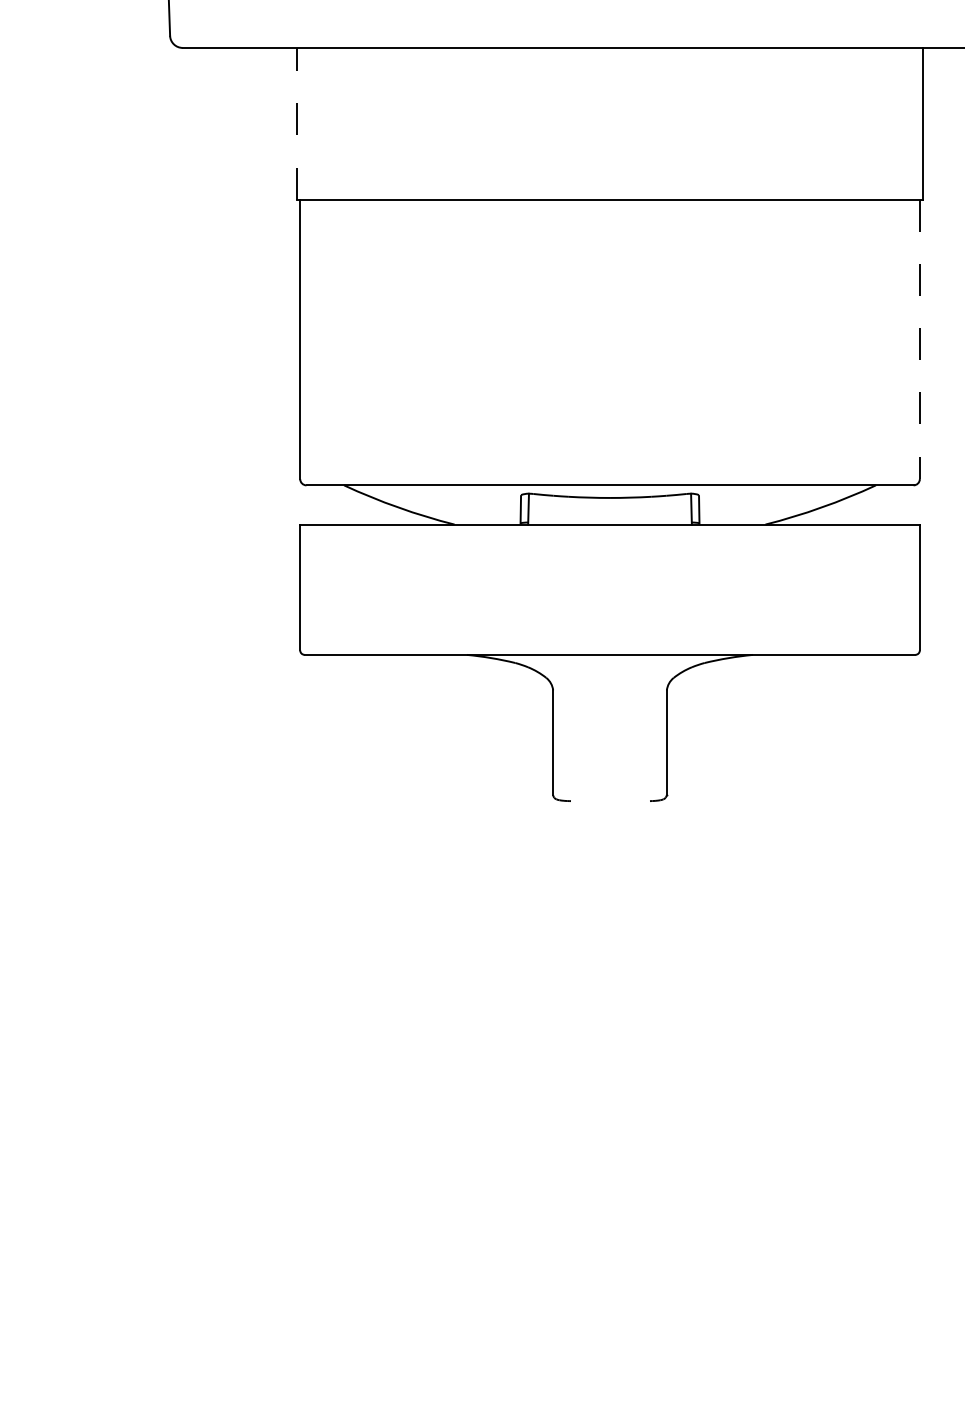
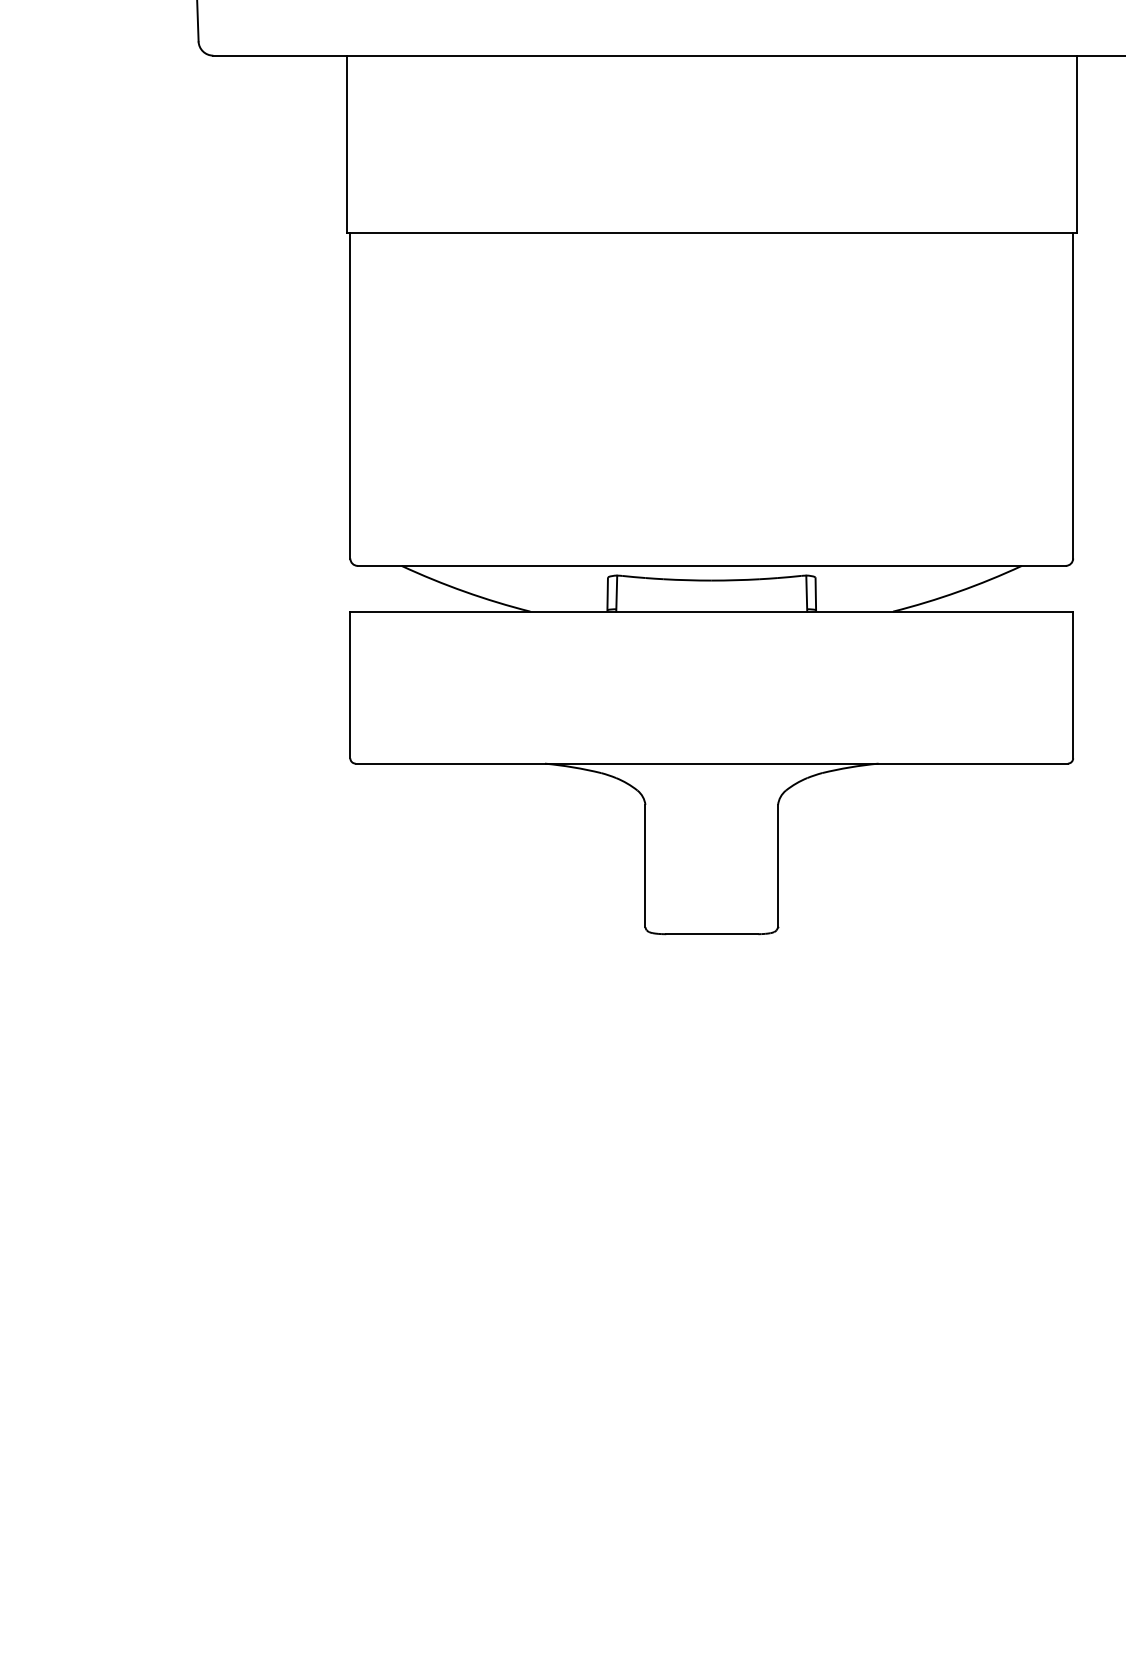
line: (296, 123) -> (346, 143), dashed -> solid
line: (920, 339) -> (1073, 395), dashed -> solid
line: (610, 801) -> (712, 934), added

